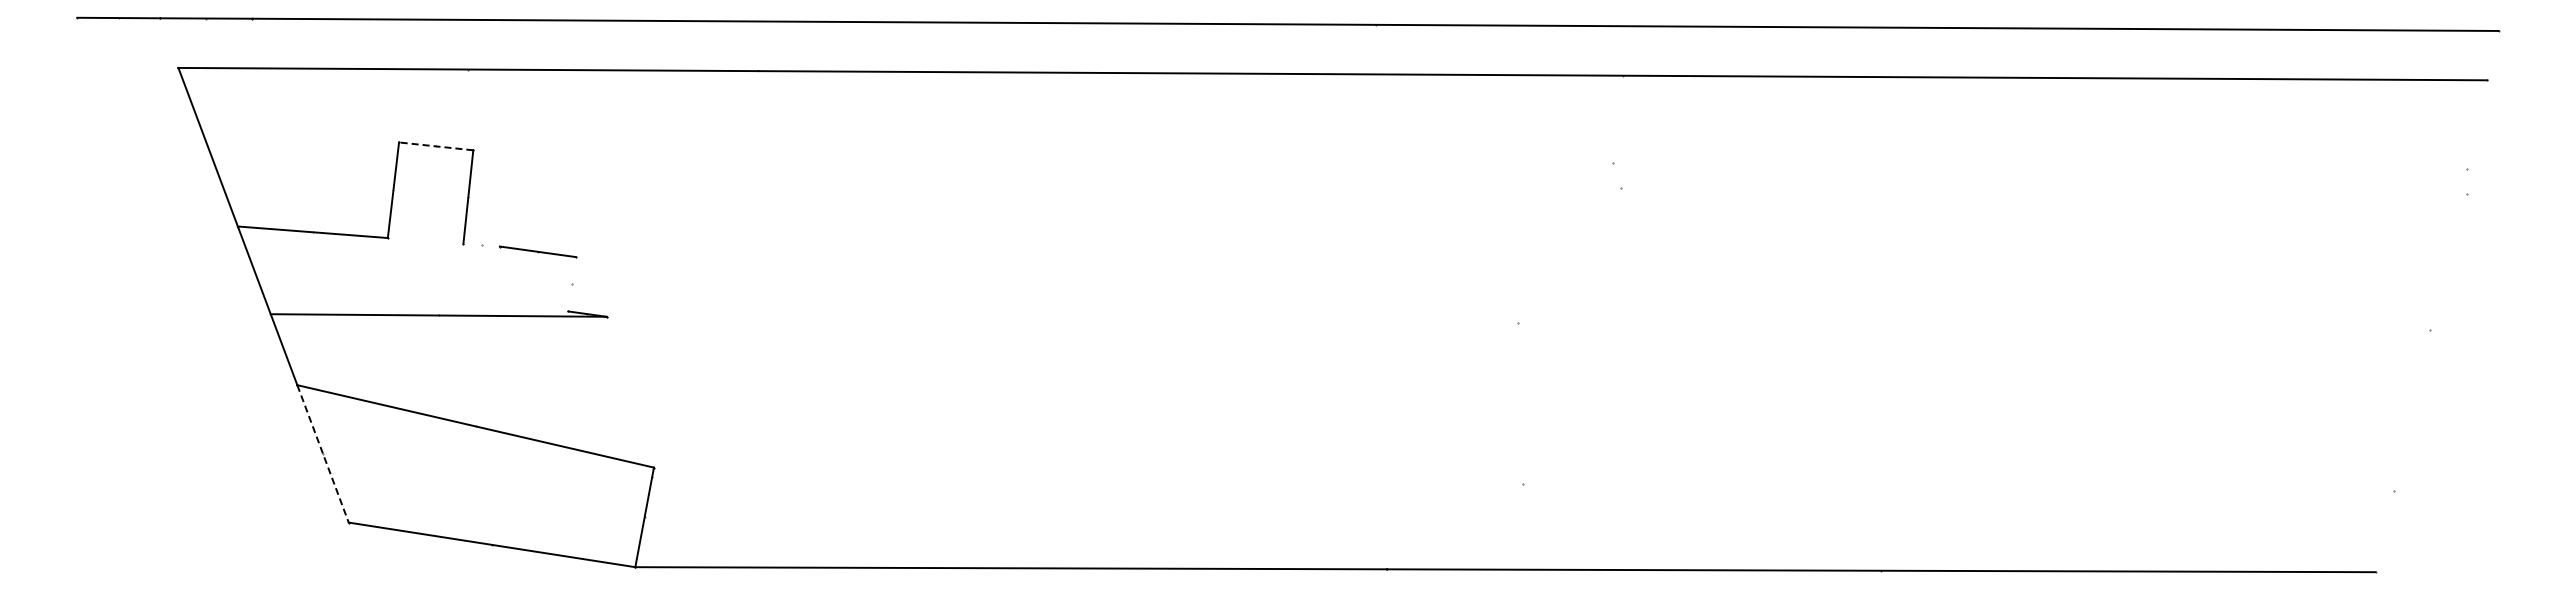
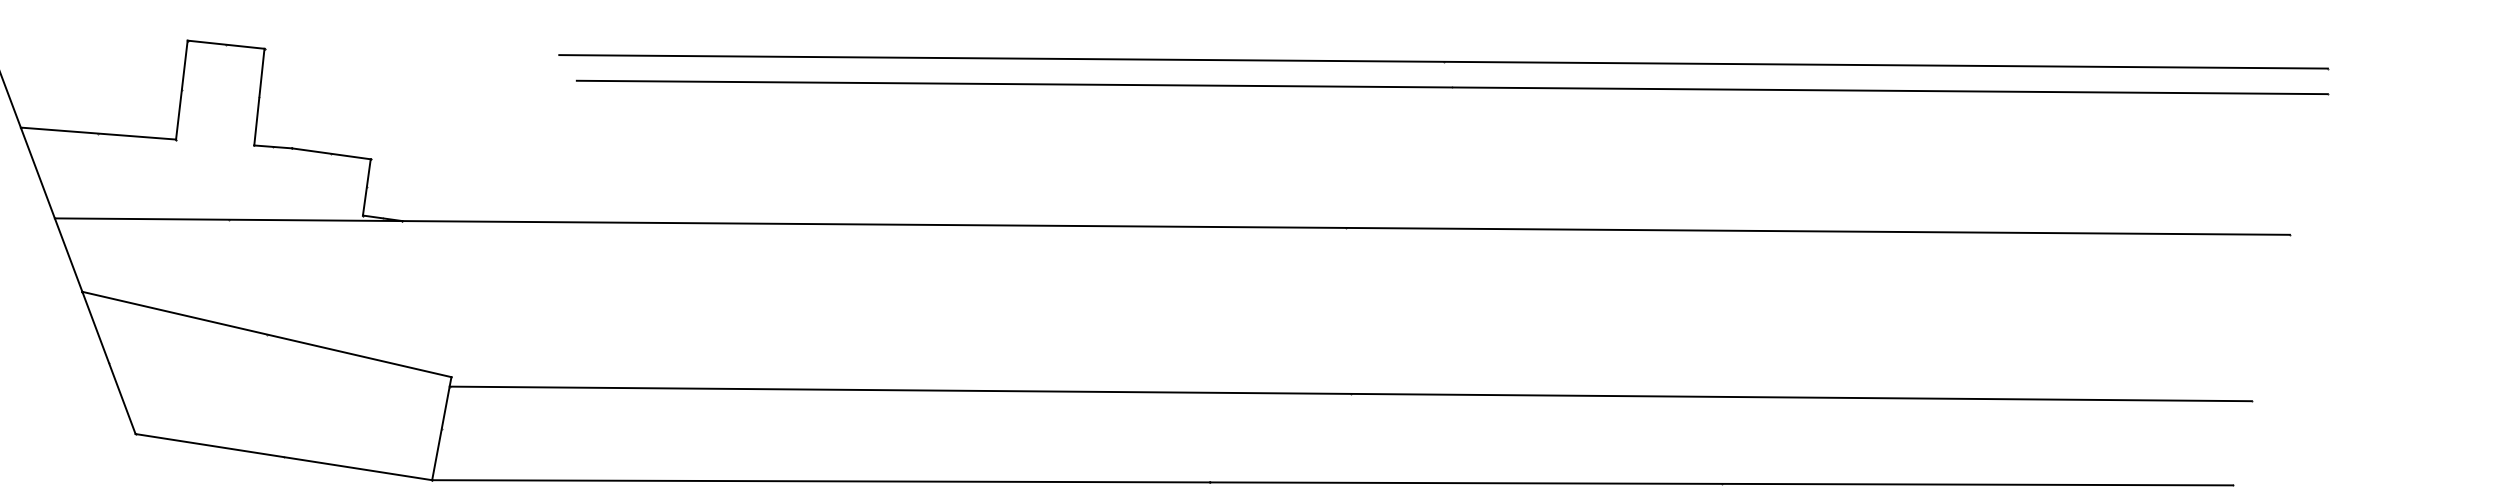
line: (435, 146) -> (225, 44), dashed -> solid
line: (1612, 162) -> (1443, 61), added
line: (1620, 187) -> (1451, 87), added
line: (481, 244) -> (272, 146), added
line: (571, 284) -> (366, 187), added
line: (1518, 323) -> (1346, 228), added
line: (323, 454) -> (109, 363), dashed -> solid
line: (1522, 483) -> (1350, 393), added

